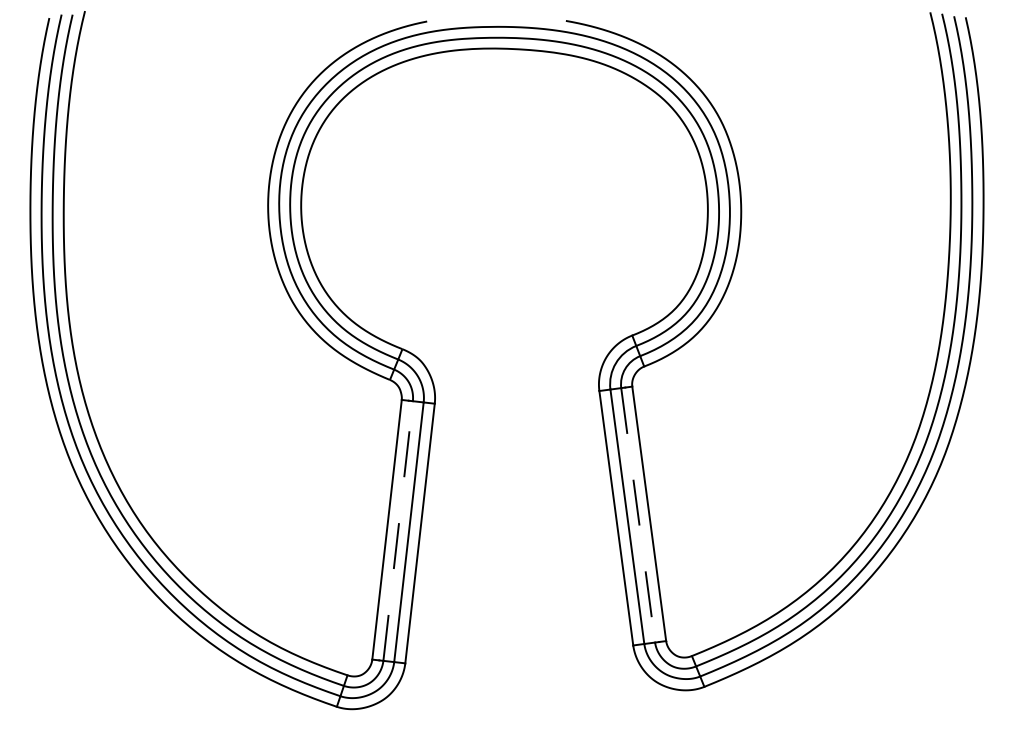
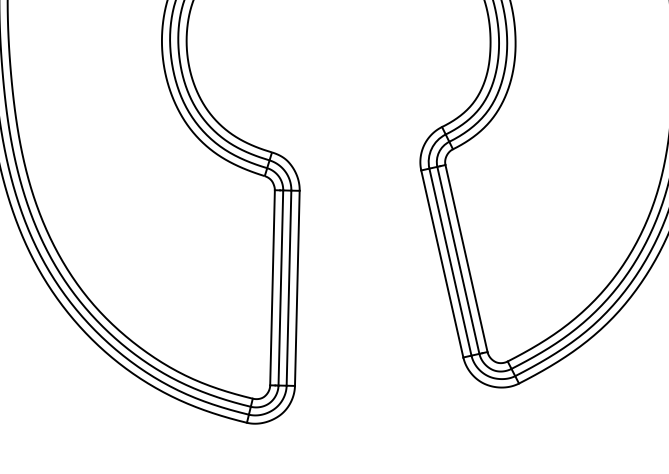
line: (638, 515) -> (458, 260), dashed -> solid
line: (398, 531) -> (281, 288), dashed -> solid

